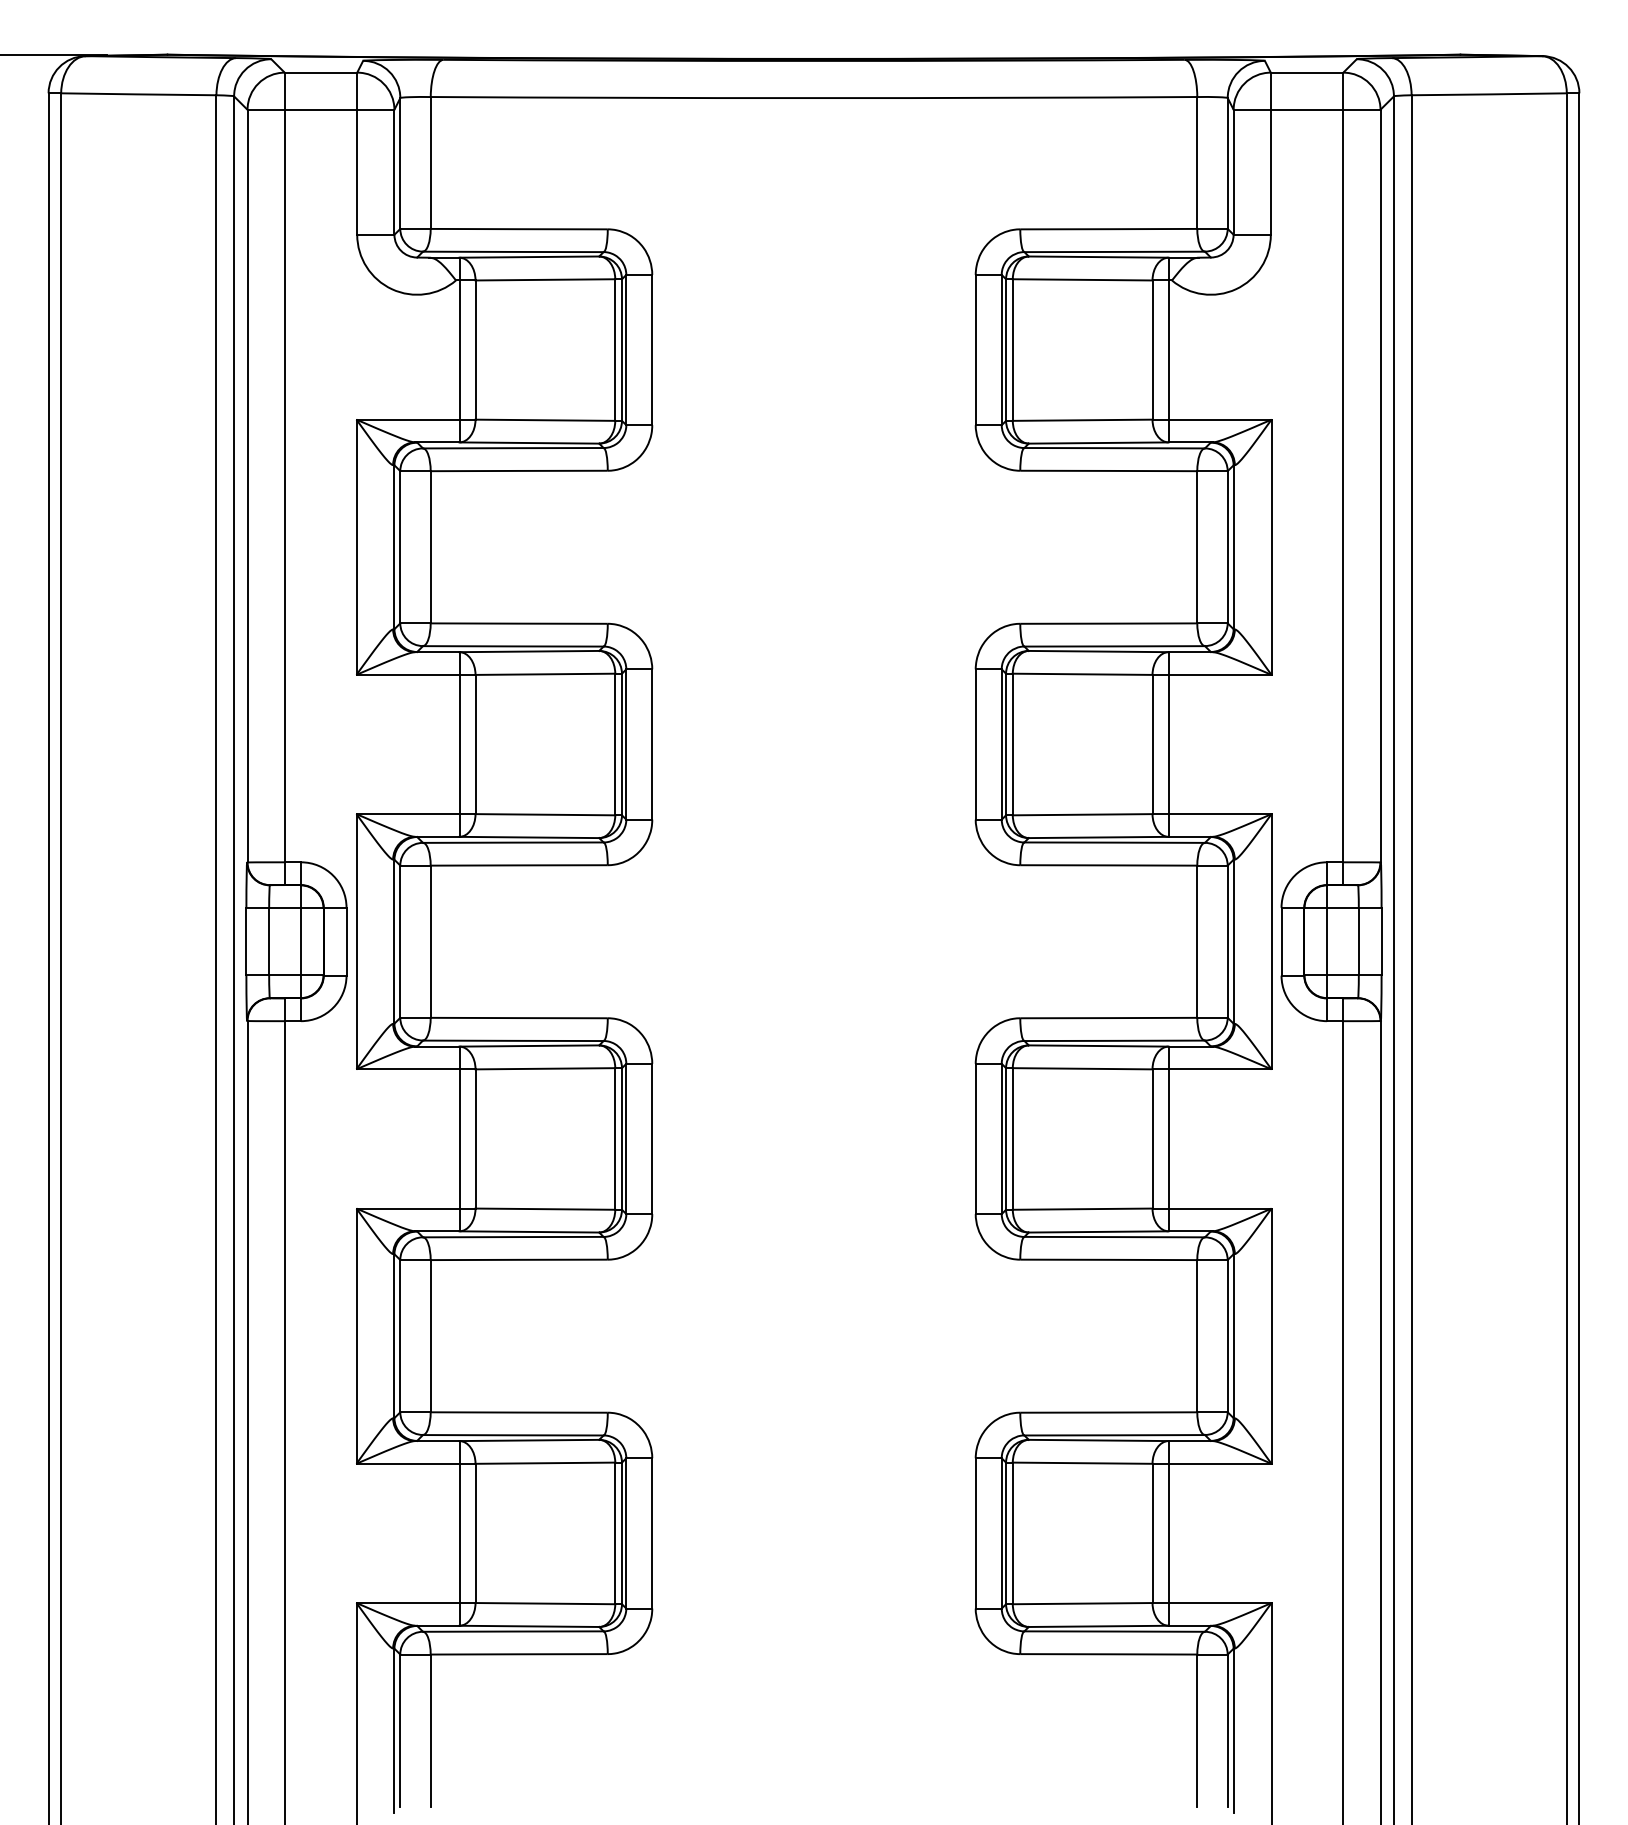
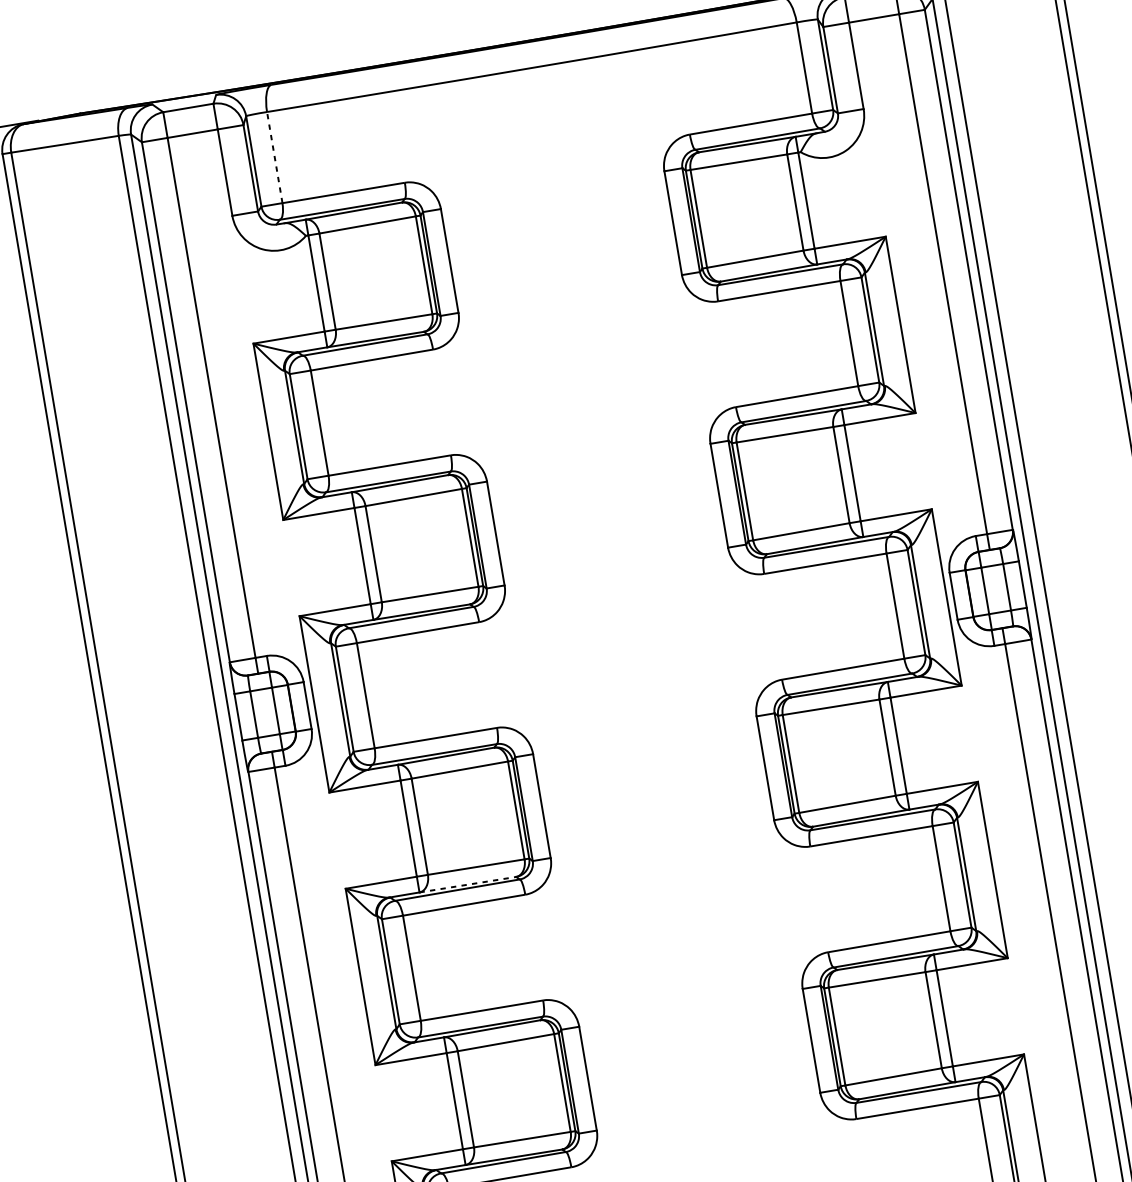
line: (430, 162) -> (274, 157), solid -> dashed
line: (529, 1231) -> (467, 884), solid -> dashed

